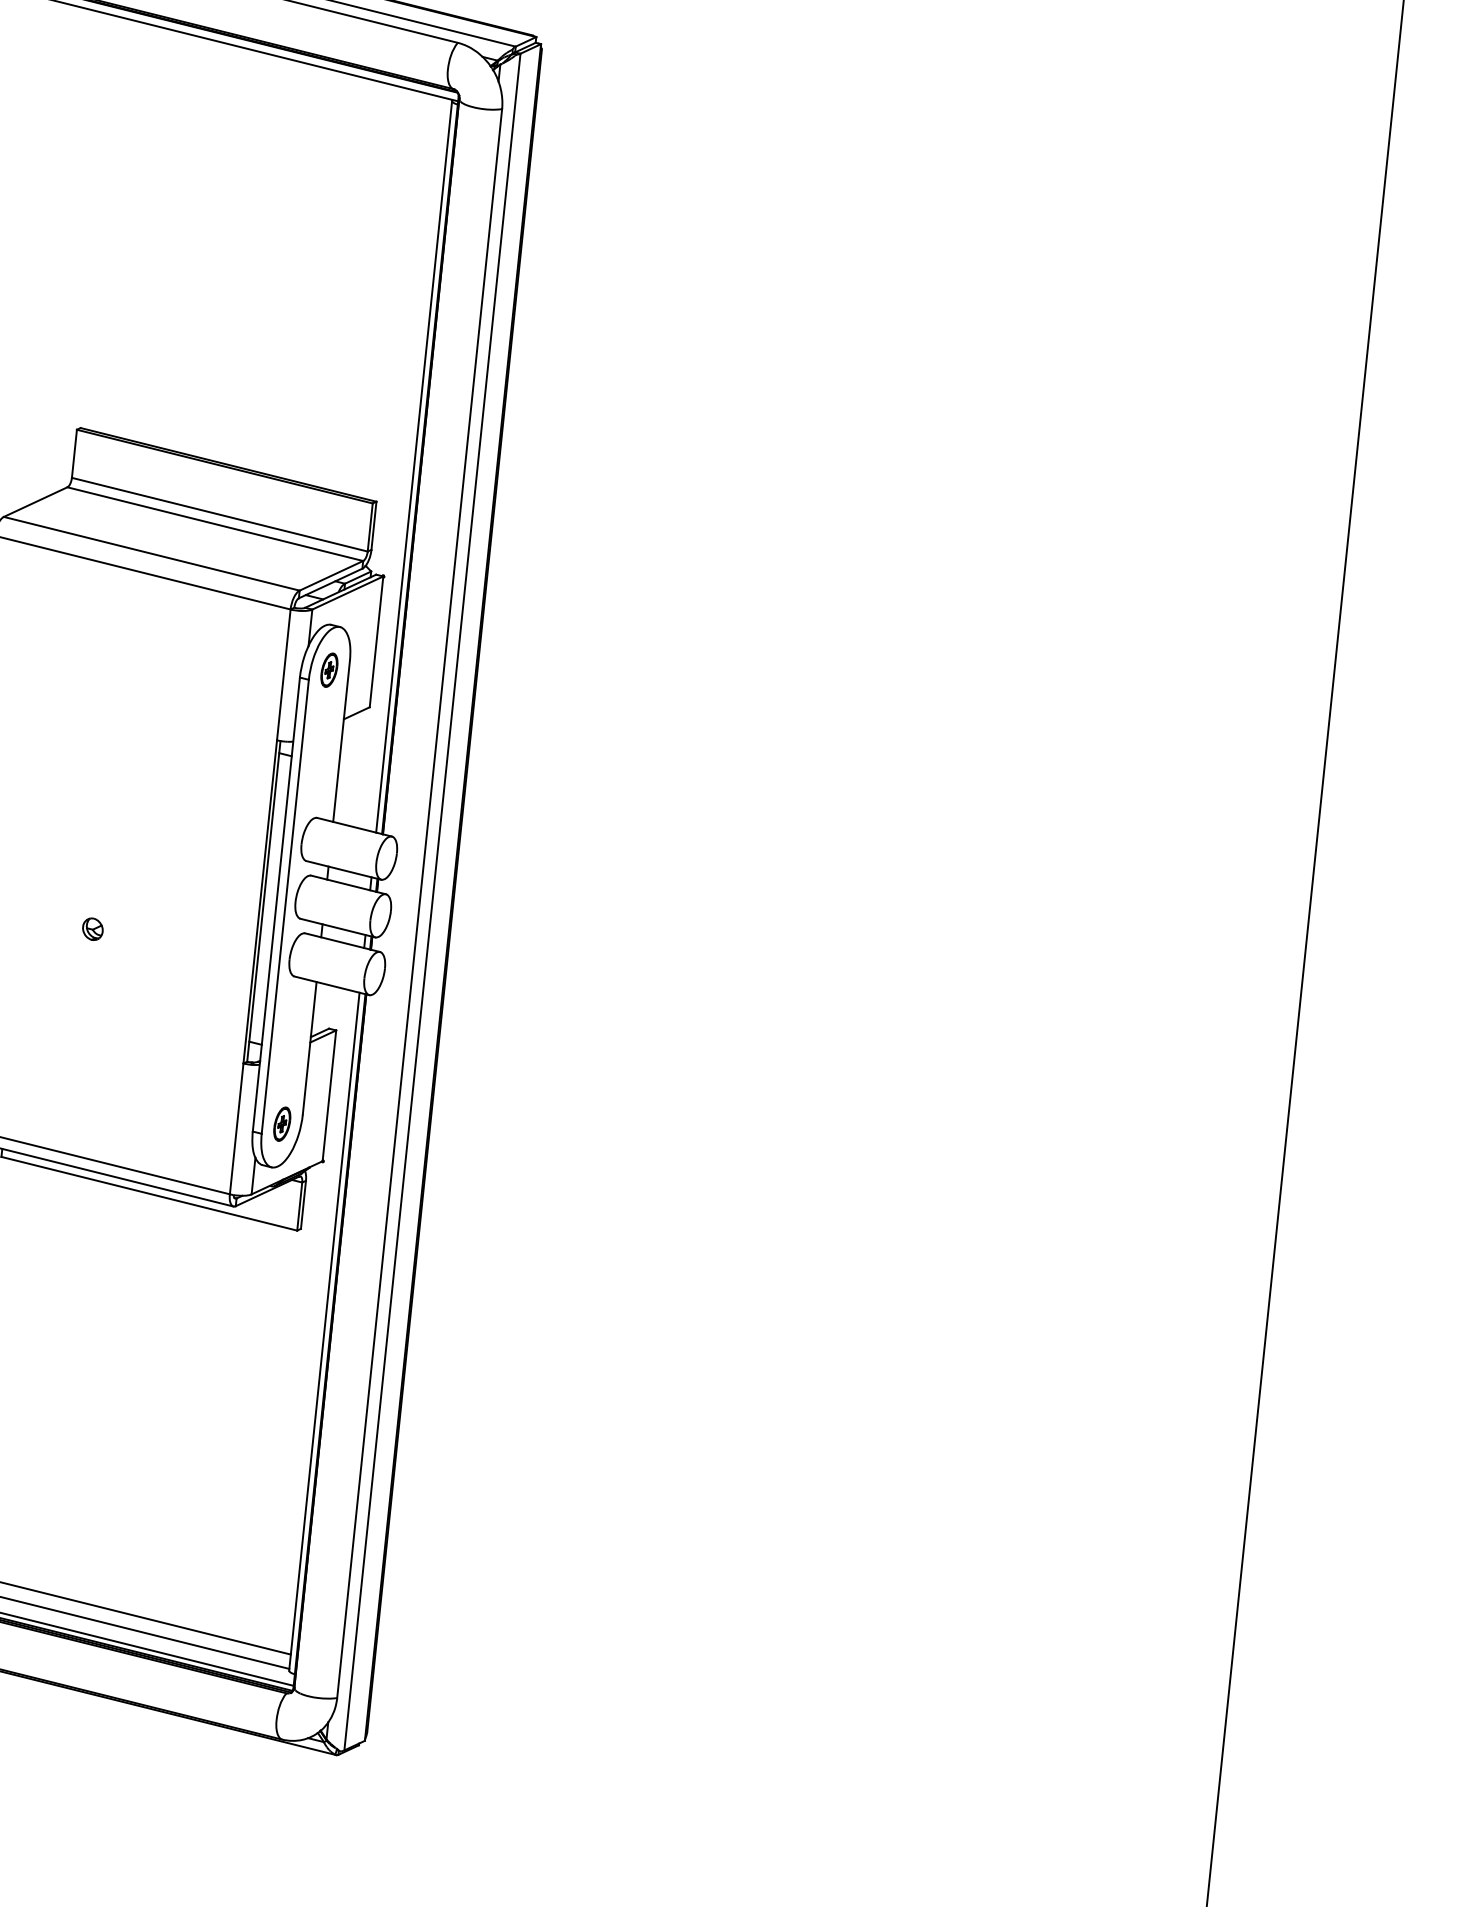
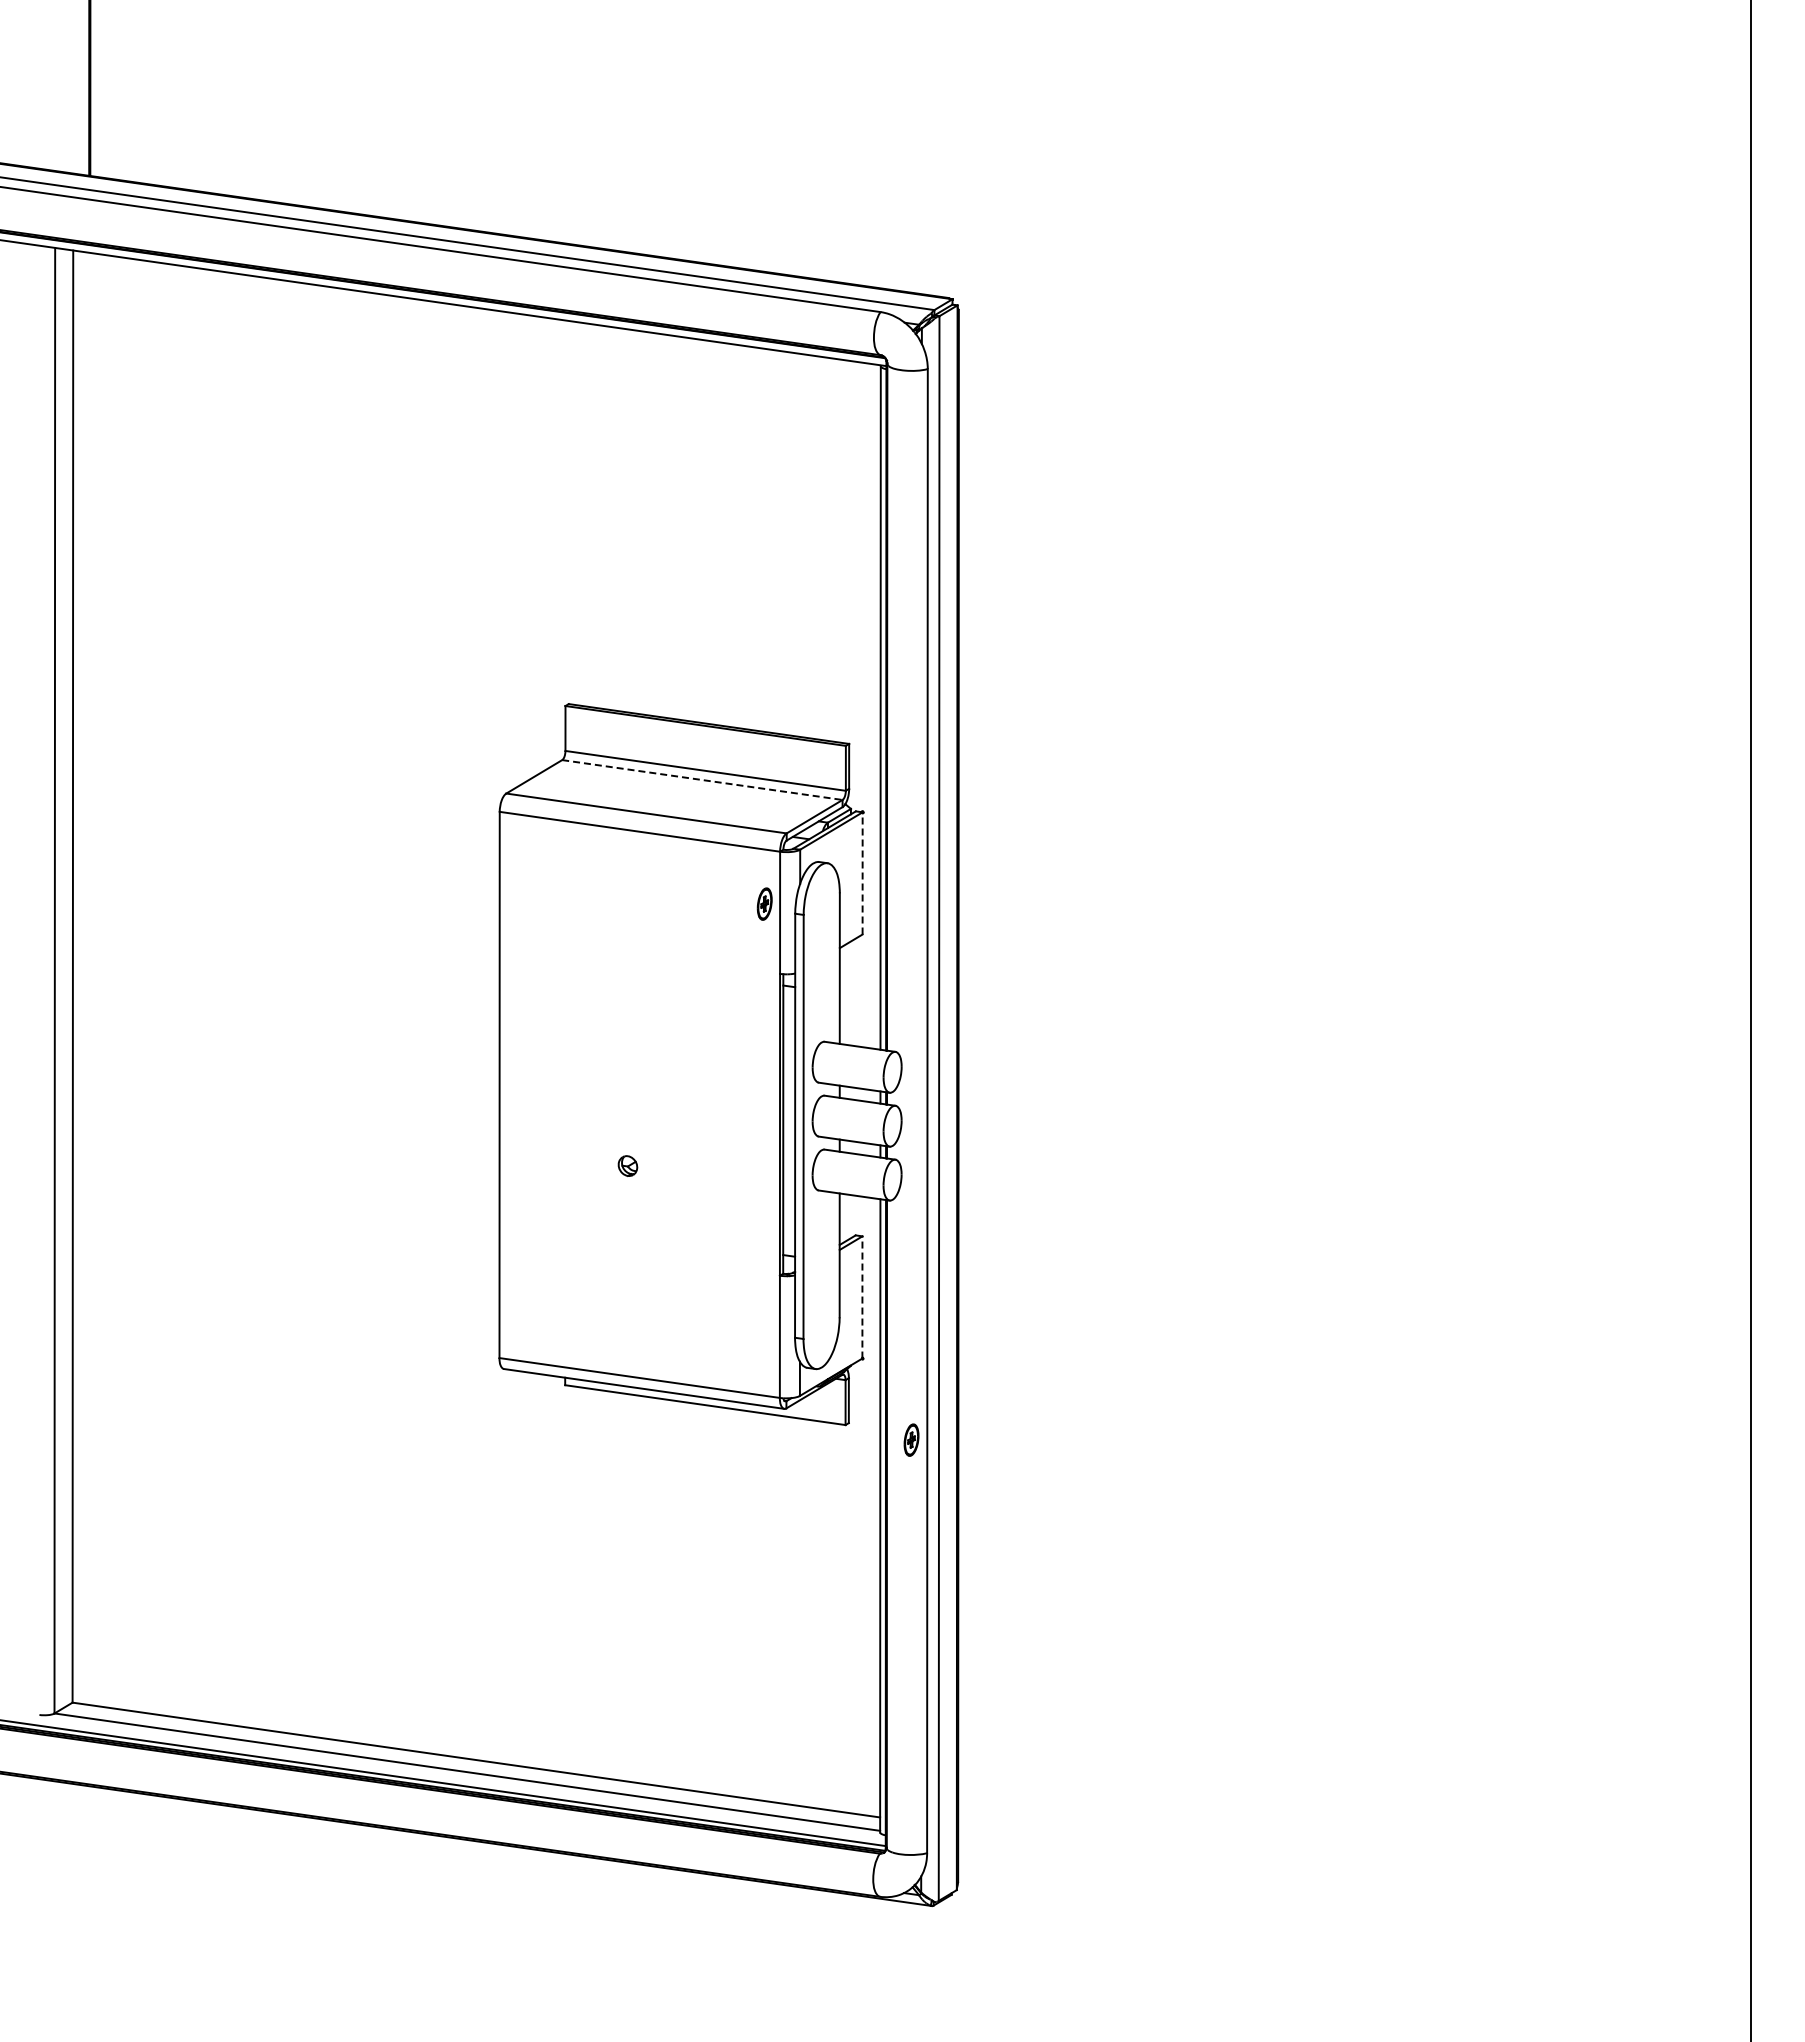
line: (215, 524) -> (702, 780), solid -> dashed
line: (376, 640) -> (862, 872), solid -> dashed
part: (329, 669) -> (764, 903), moved
line: (329, 1094) -> (862, 1296), solid -> dashed
part: (282, 1123) -> (911, 1439), moved

